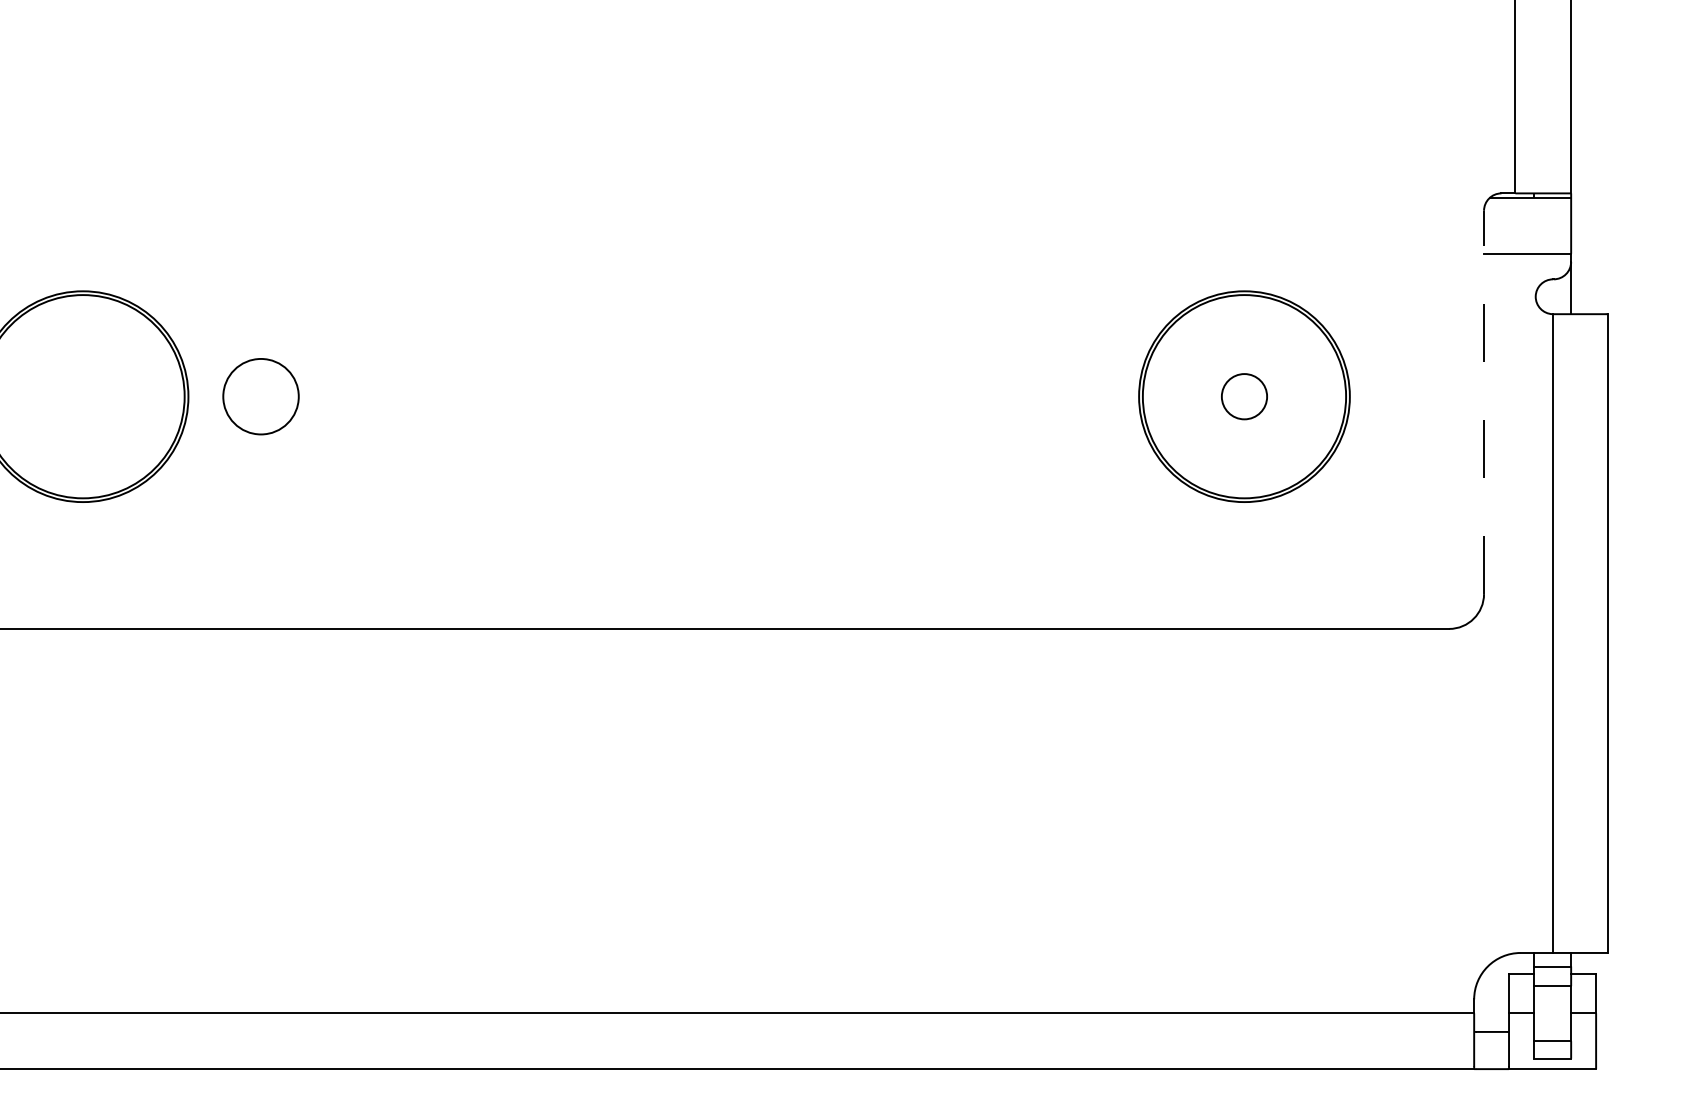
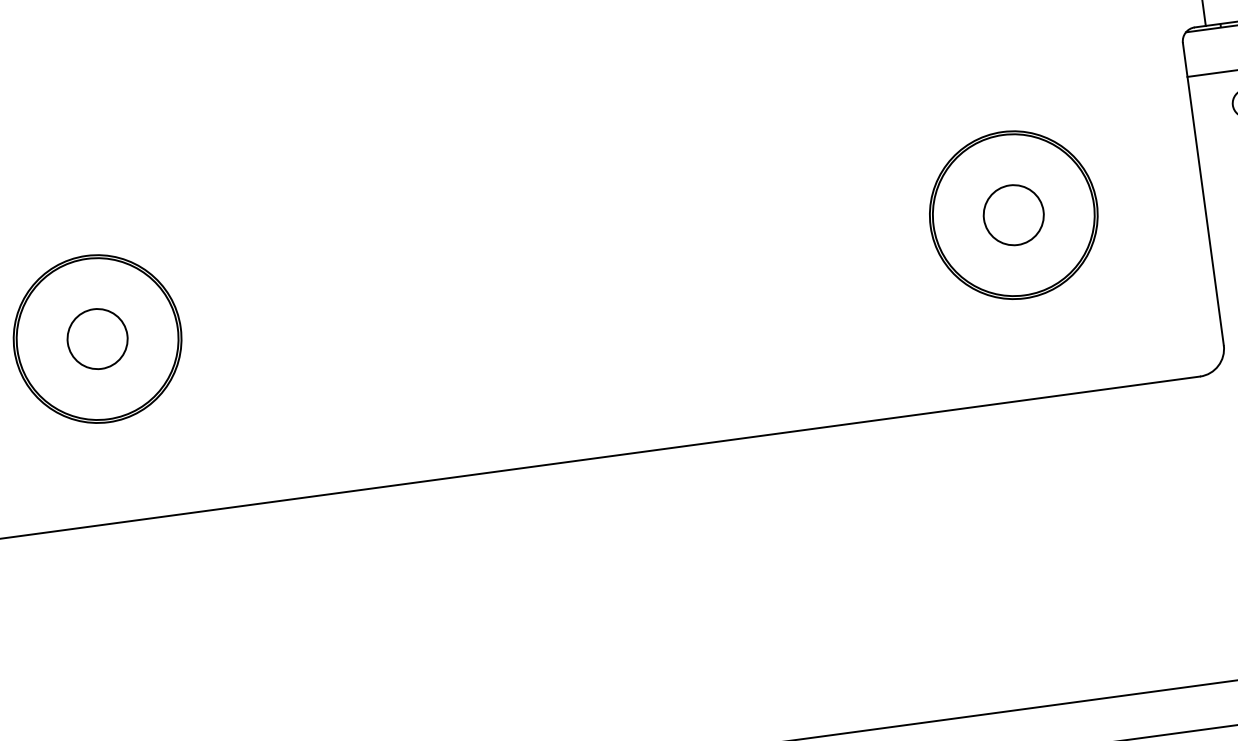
circle: (260, 396) -> (97, 338), moved
circle: (1244, 396) -> (1013, 215), size x1.67
line: (1484, 402) -> (1203, 194), dashed -> solid

